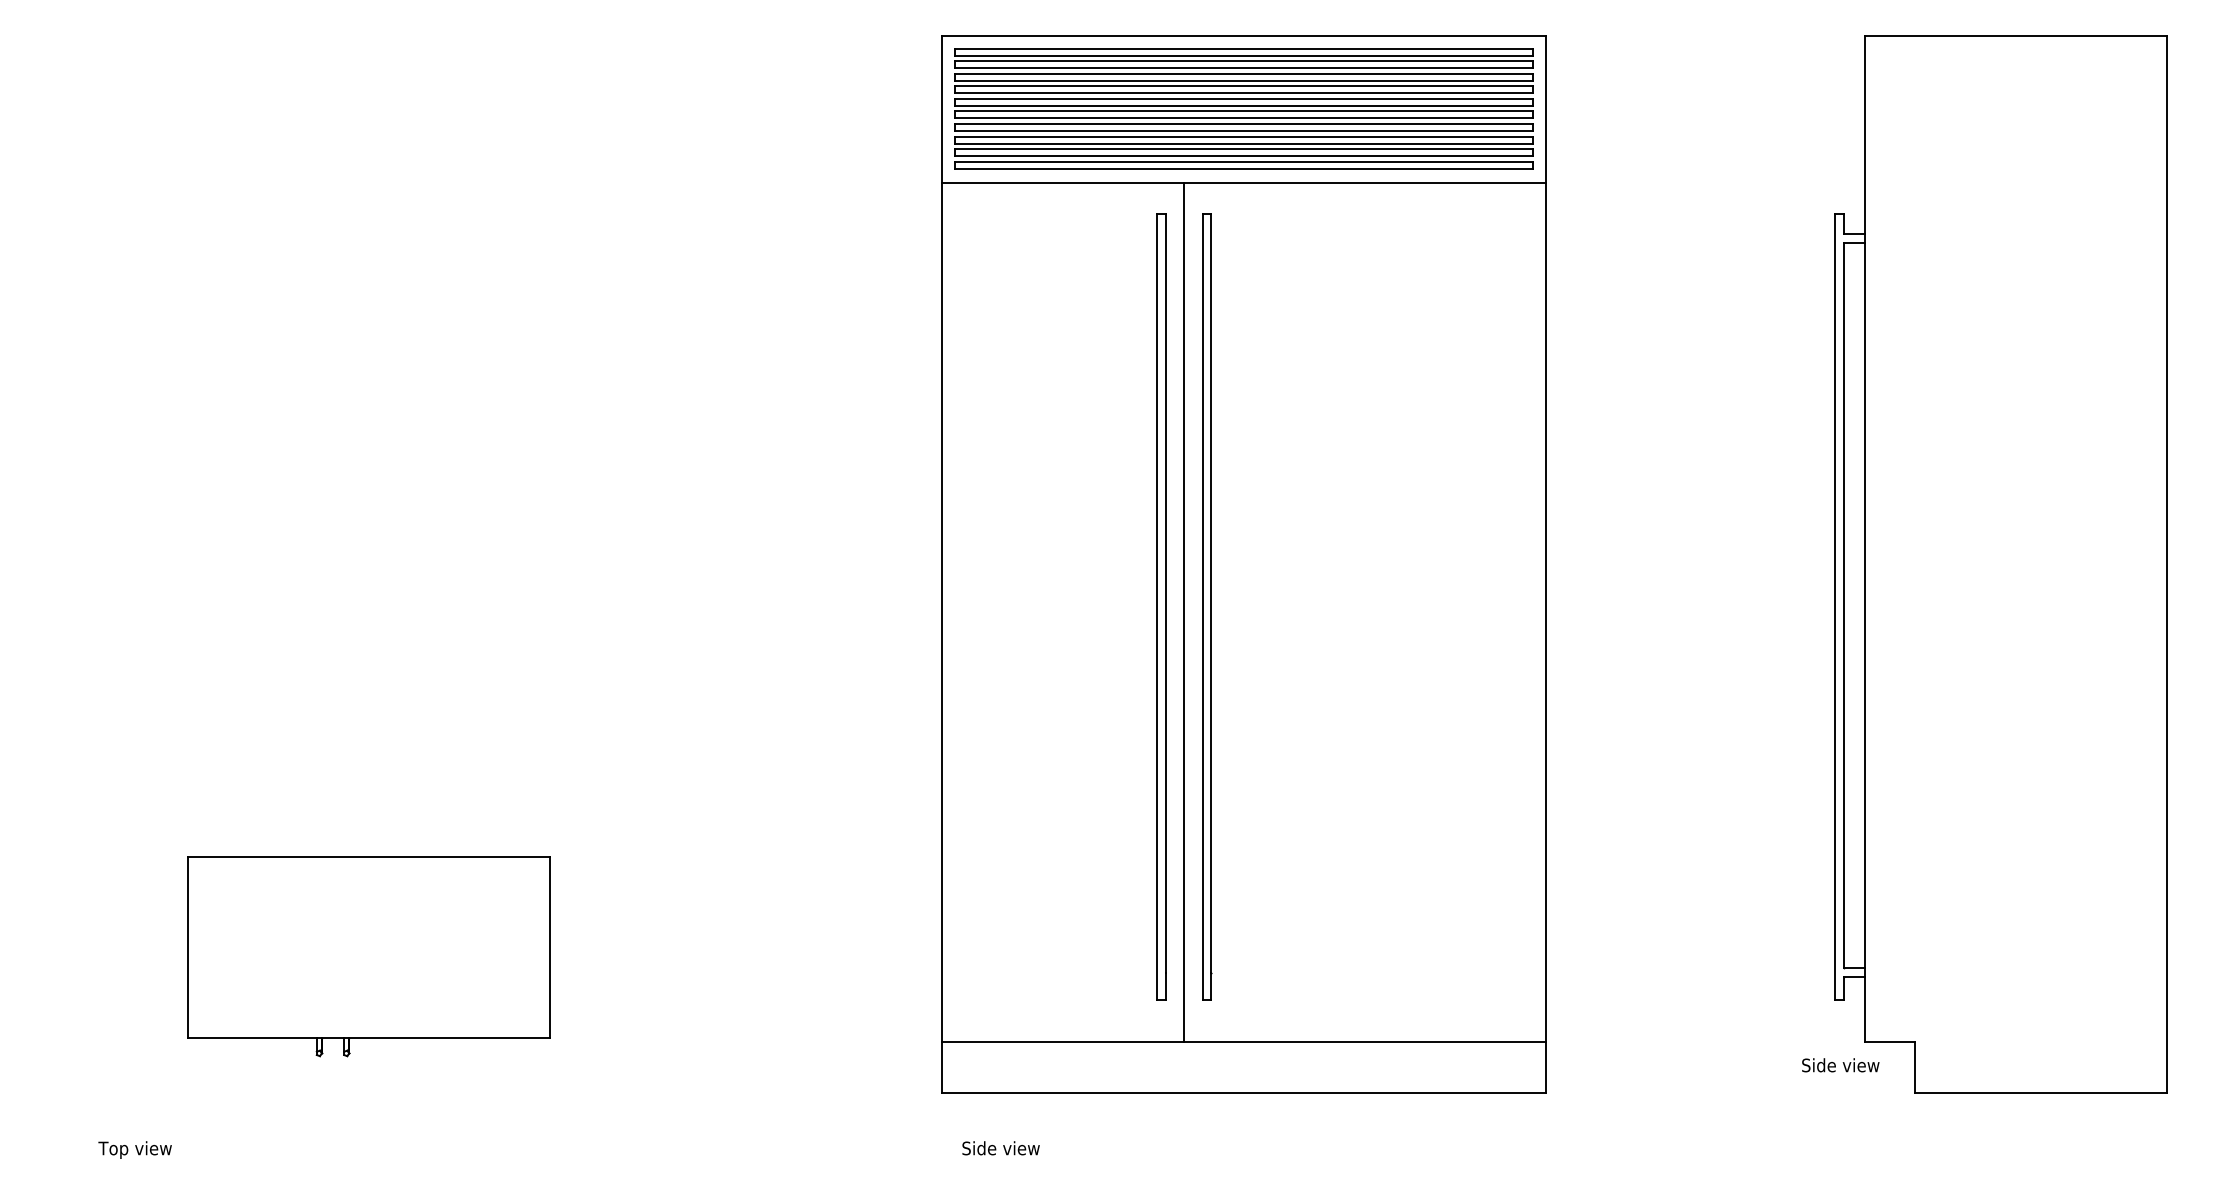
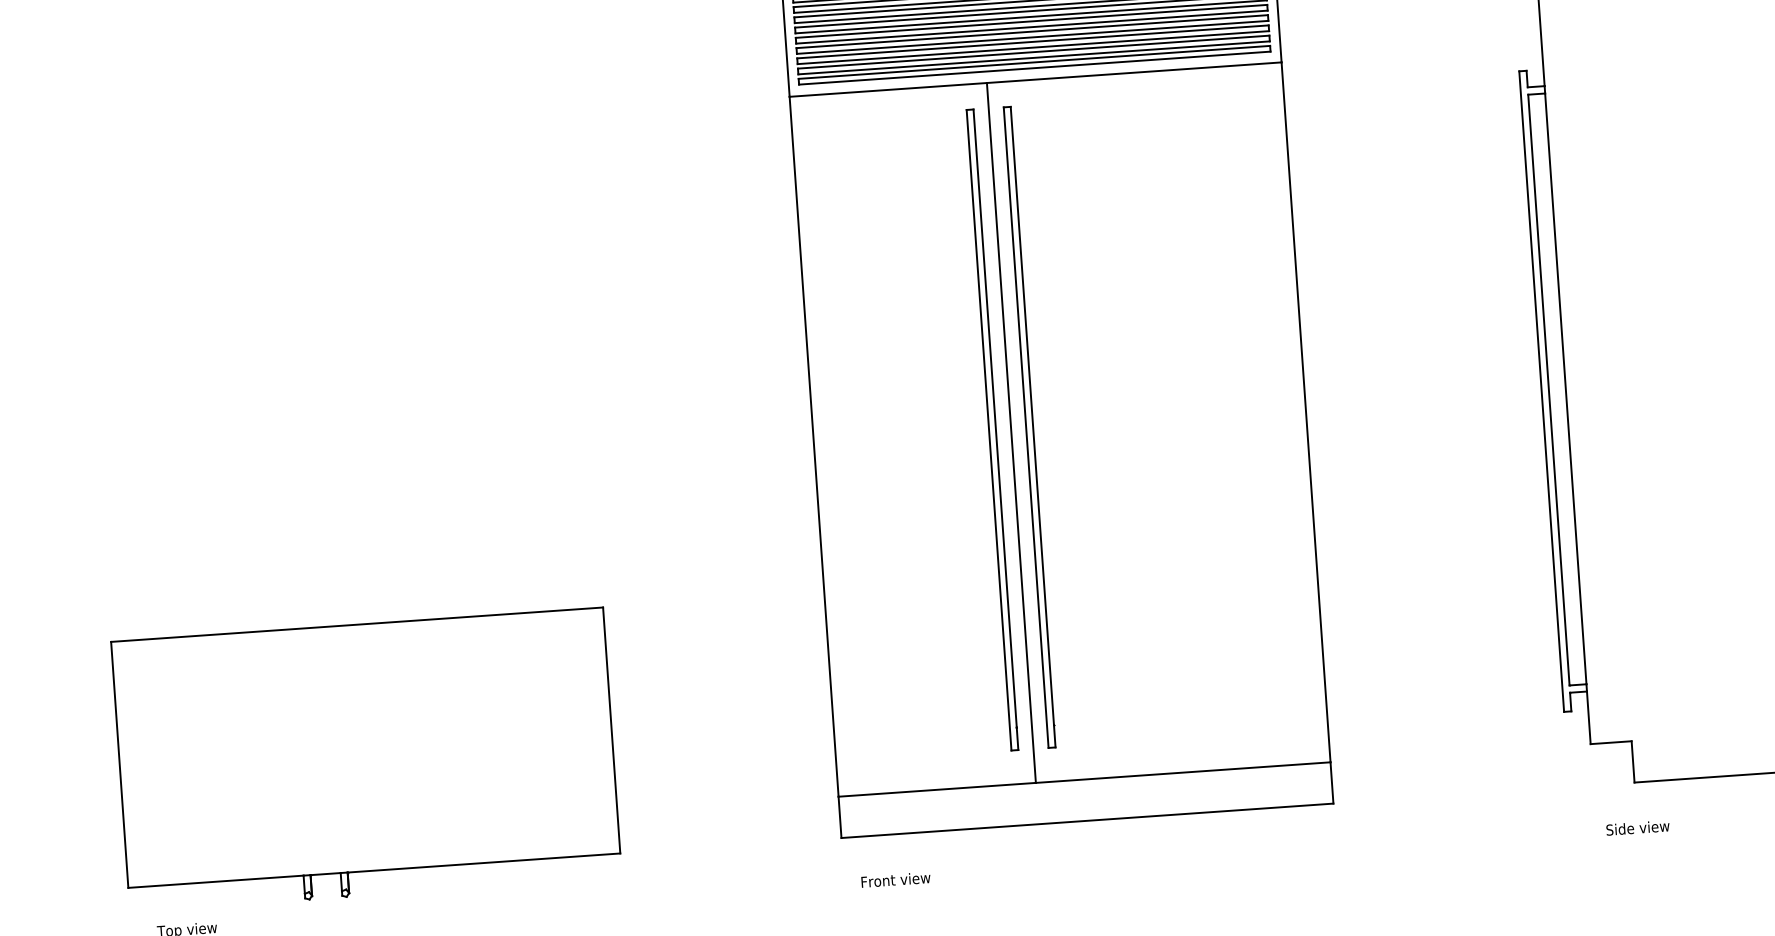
part: (368, 956) -> (366, 759), size x1.67
text: (1840, 1065) -> (1637, 828), moved
text: (1004, 1148) -> (895, 880), Side view -> Front view

